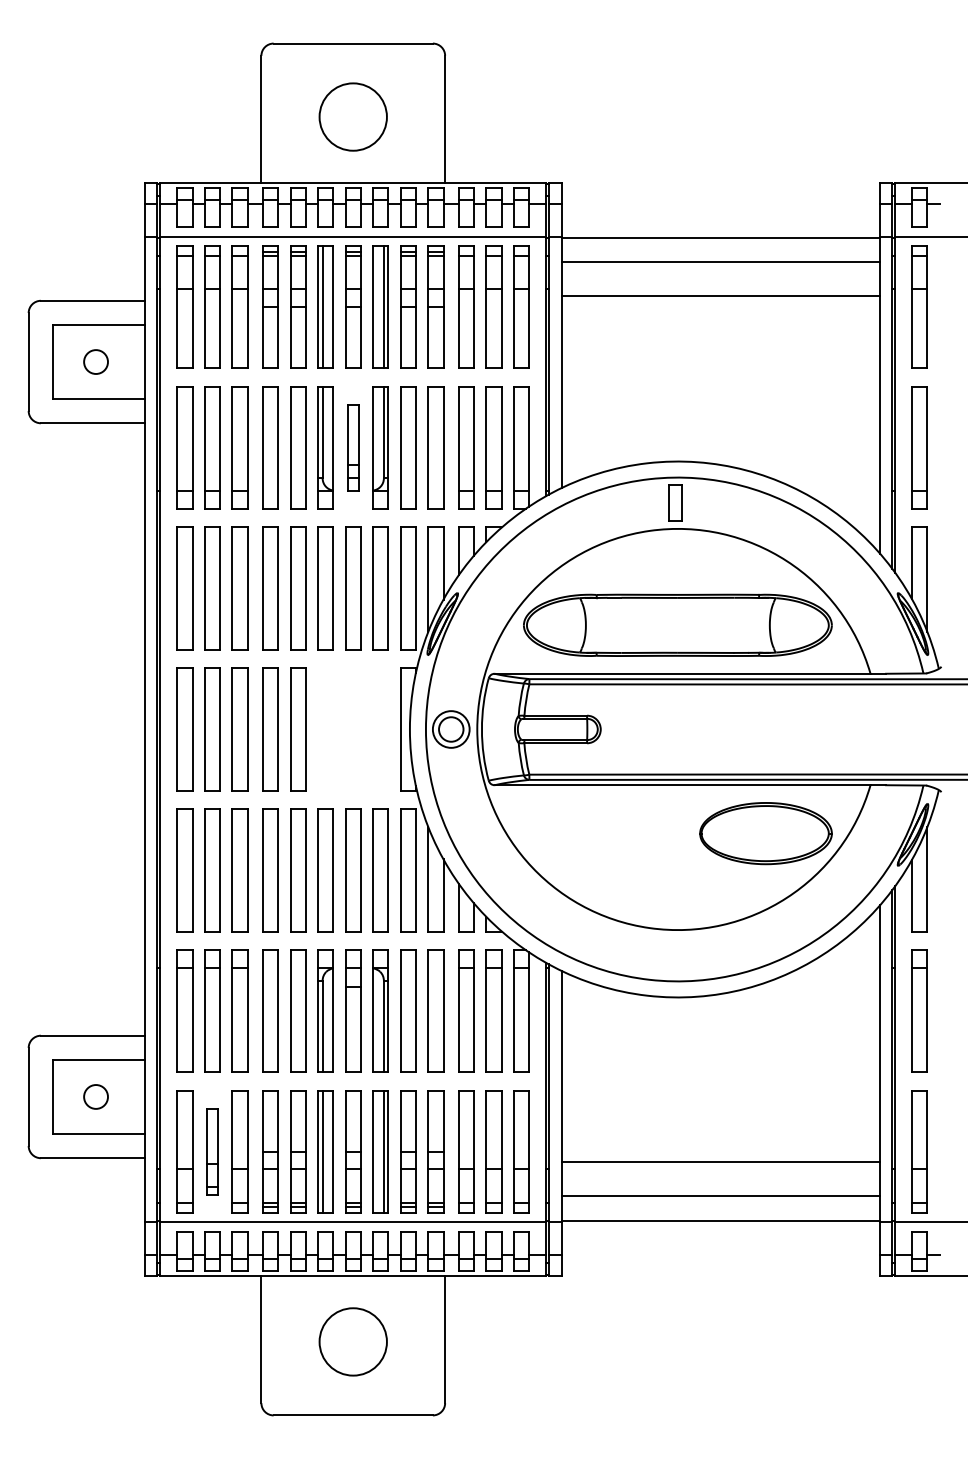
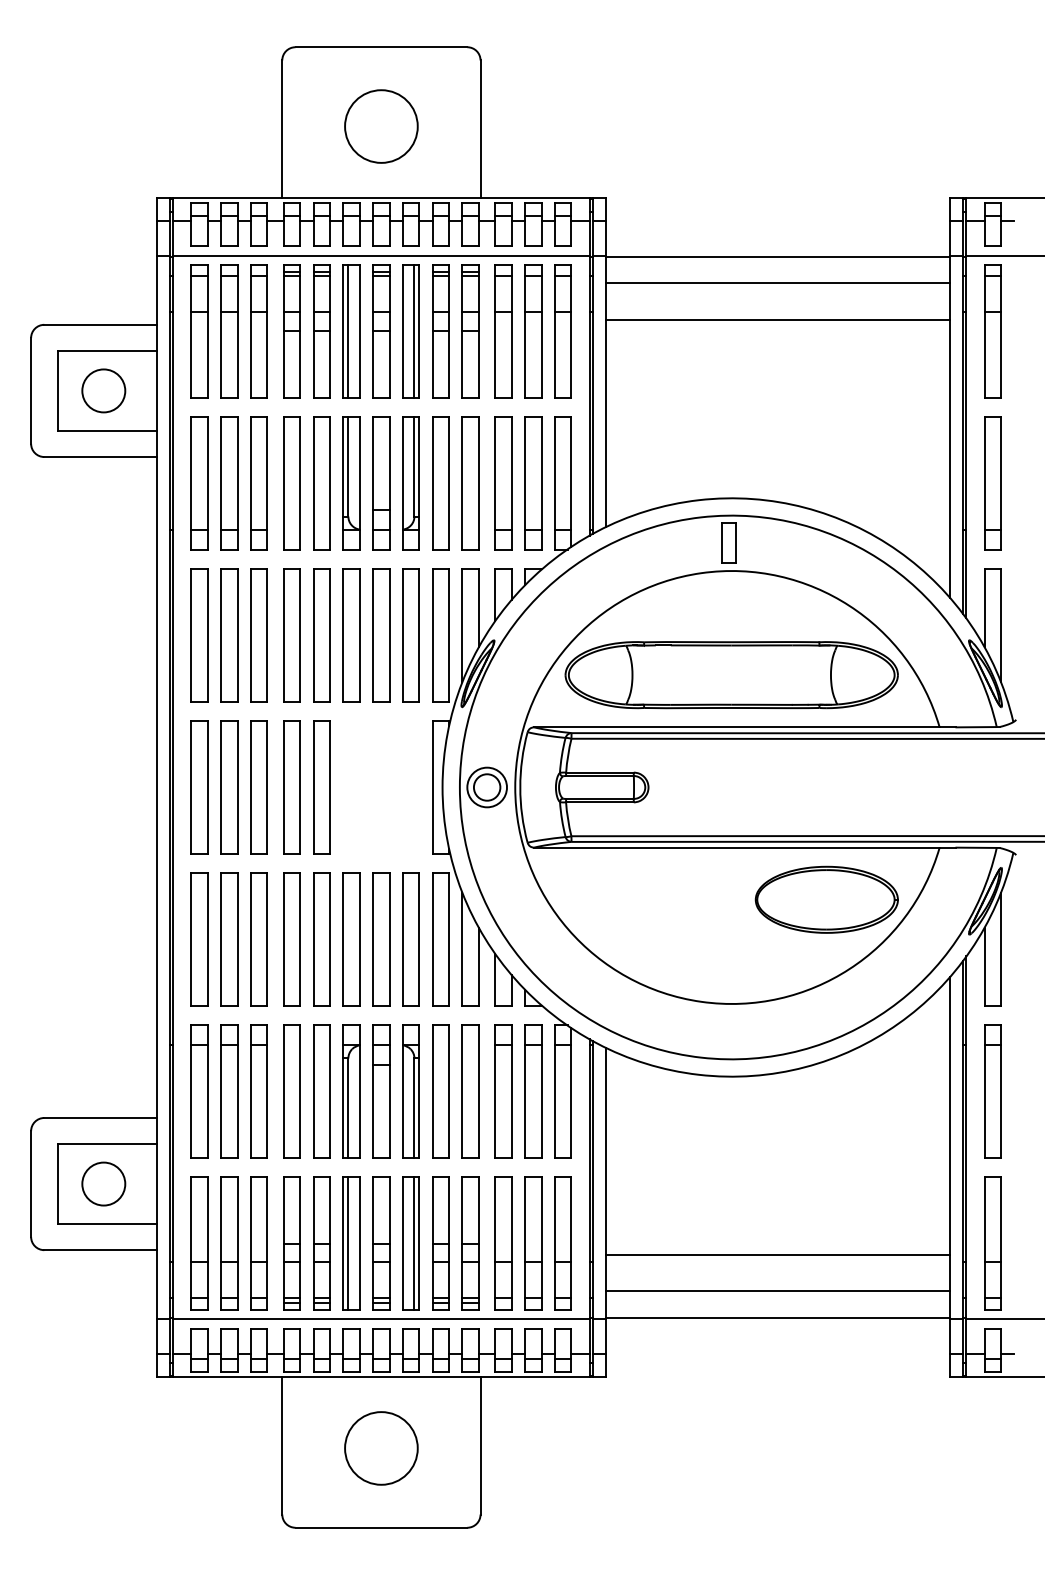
circle: (95, 361) -> (103, 390), size x1.67
part: (353, 447) -> (381, 483), size x1.43
circle: (95, 1096) -> (103, 1183), size x1.67
part: (212, 1152) -> (229, 1243), size x1.43

